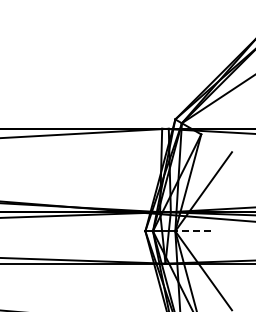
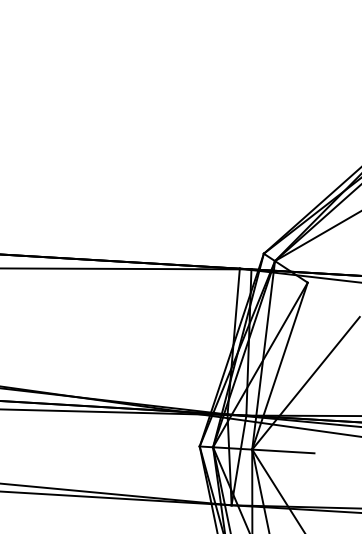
line: (193, 231) -> (284, 451), dashed -> solid

